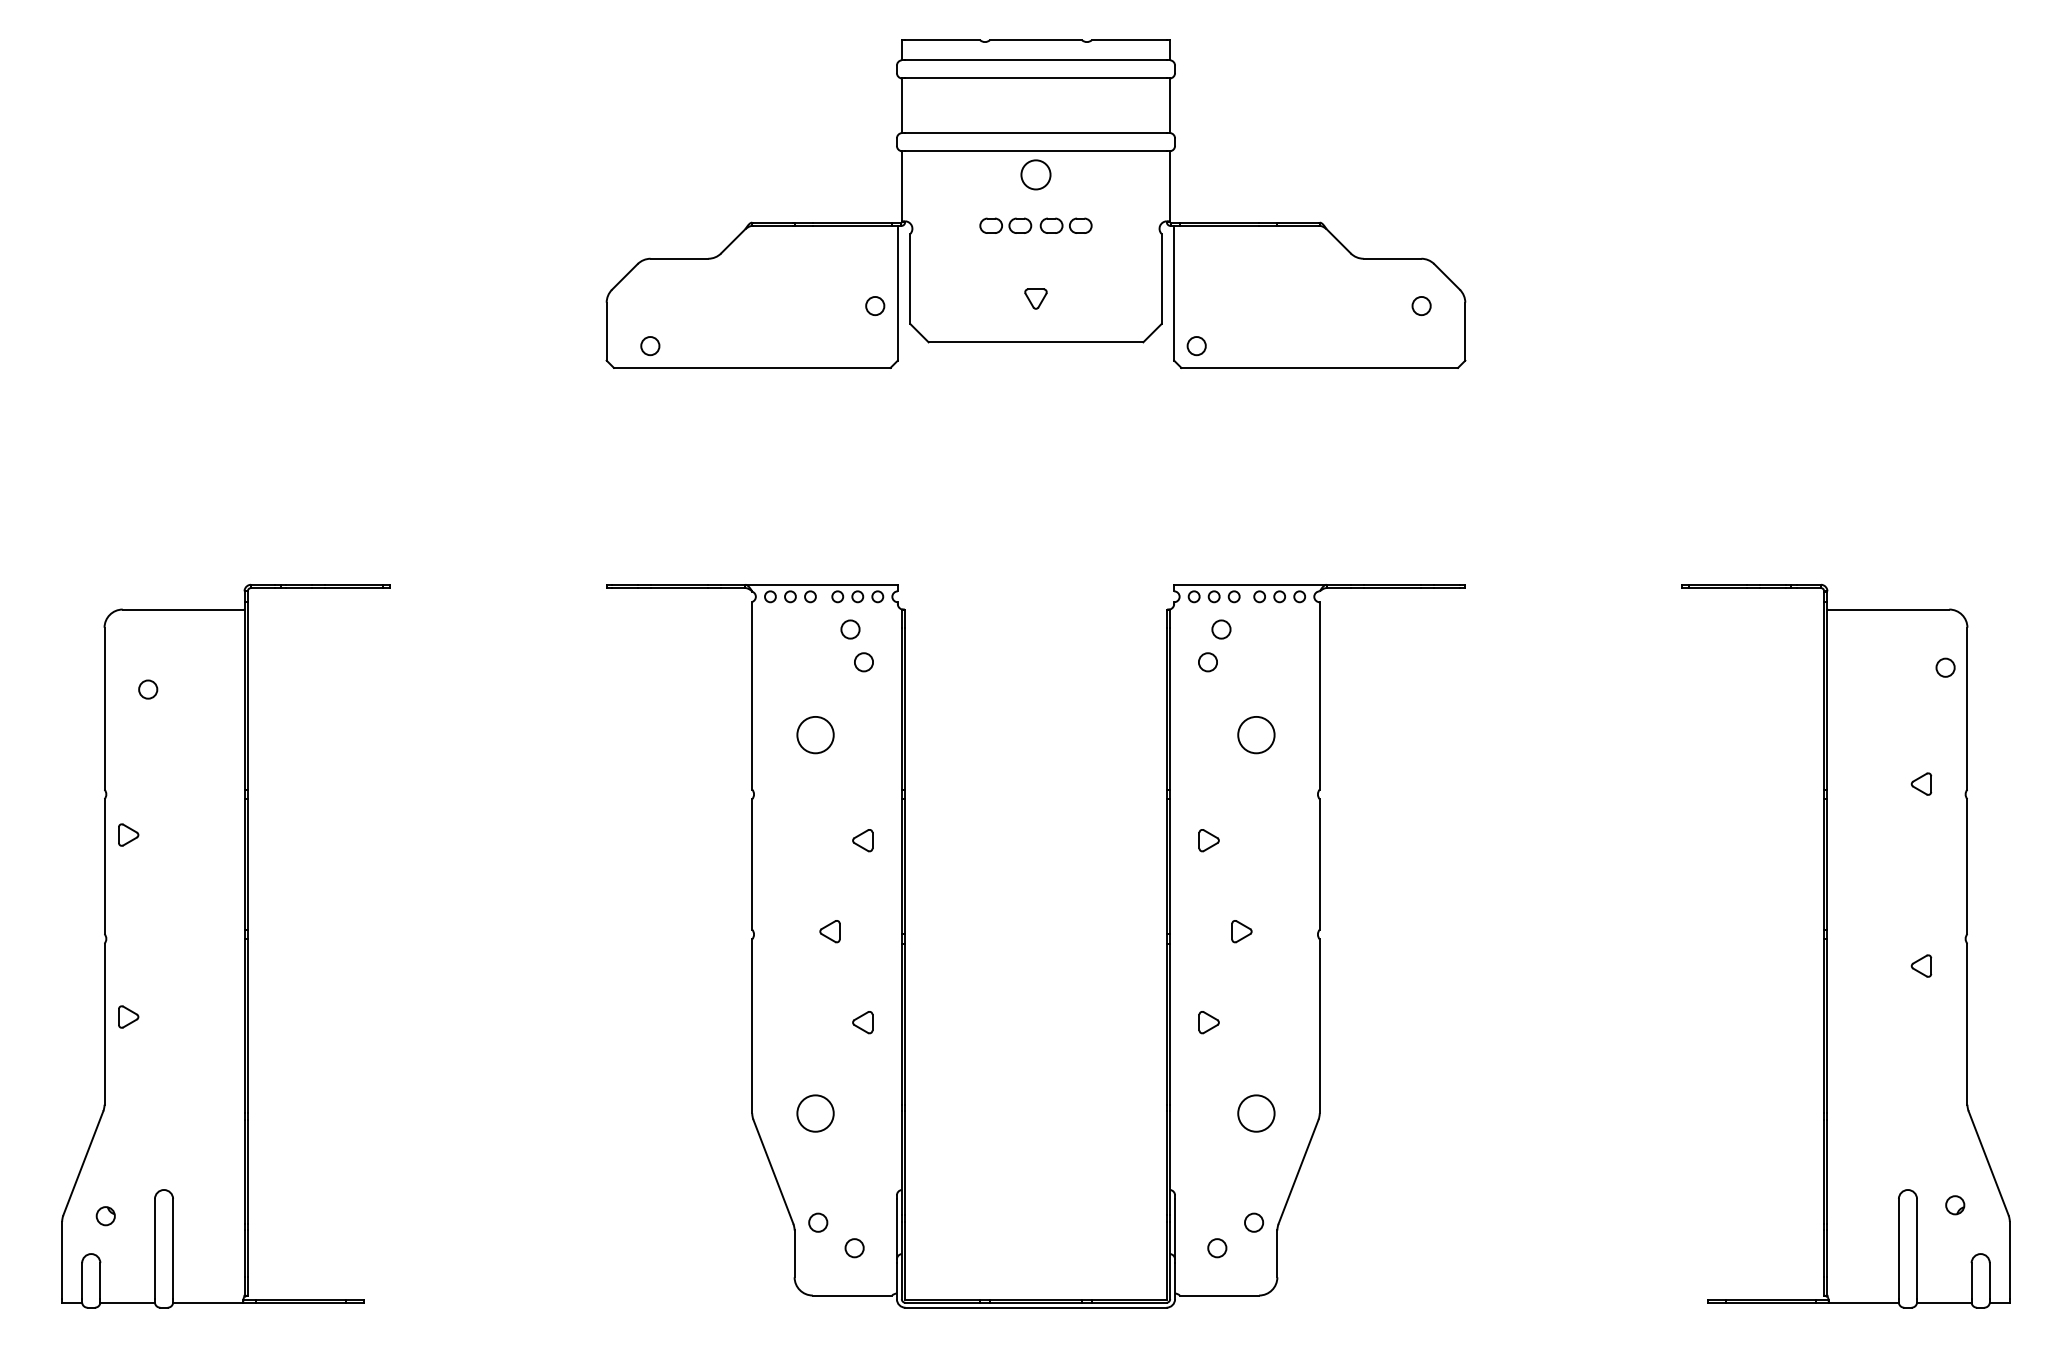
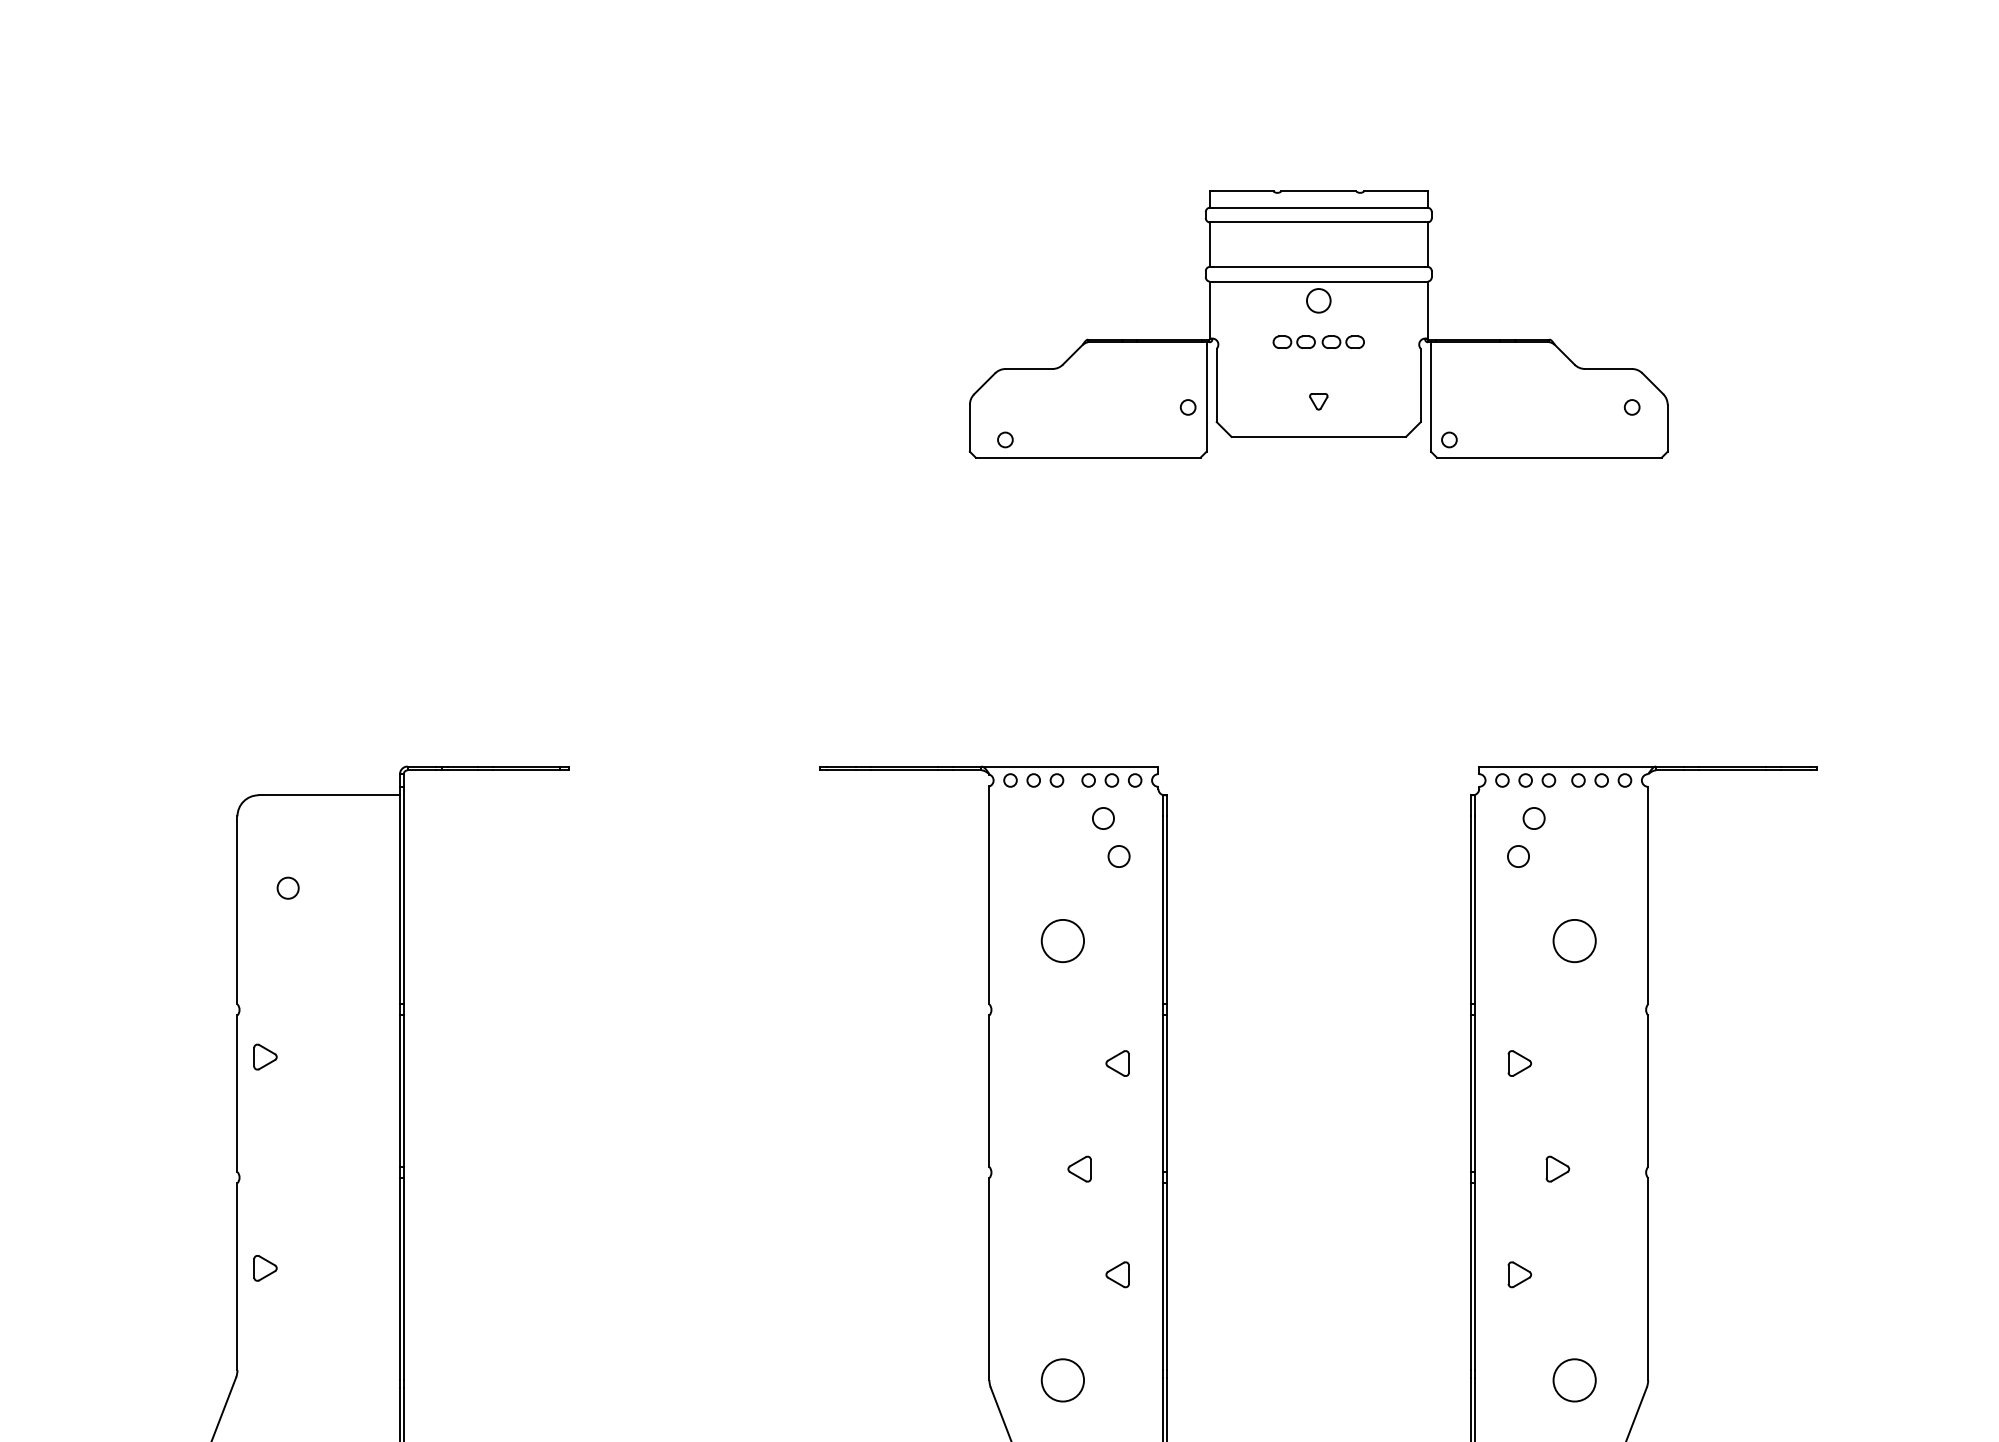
part: (1035, 203) -> (1318, 323), size x0.7

